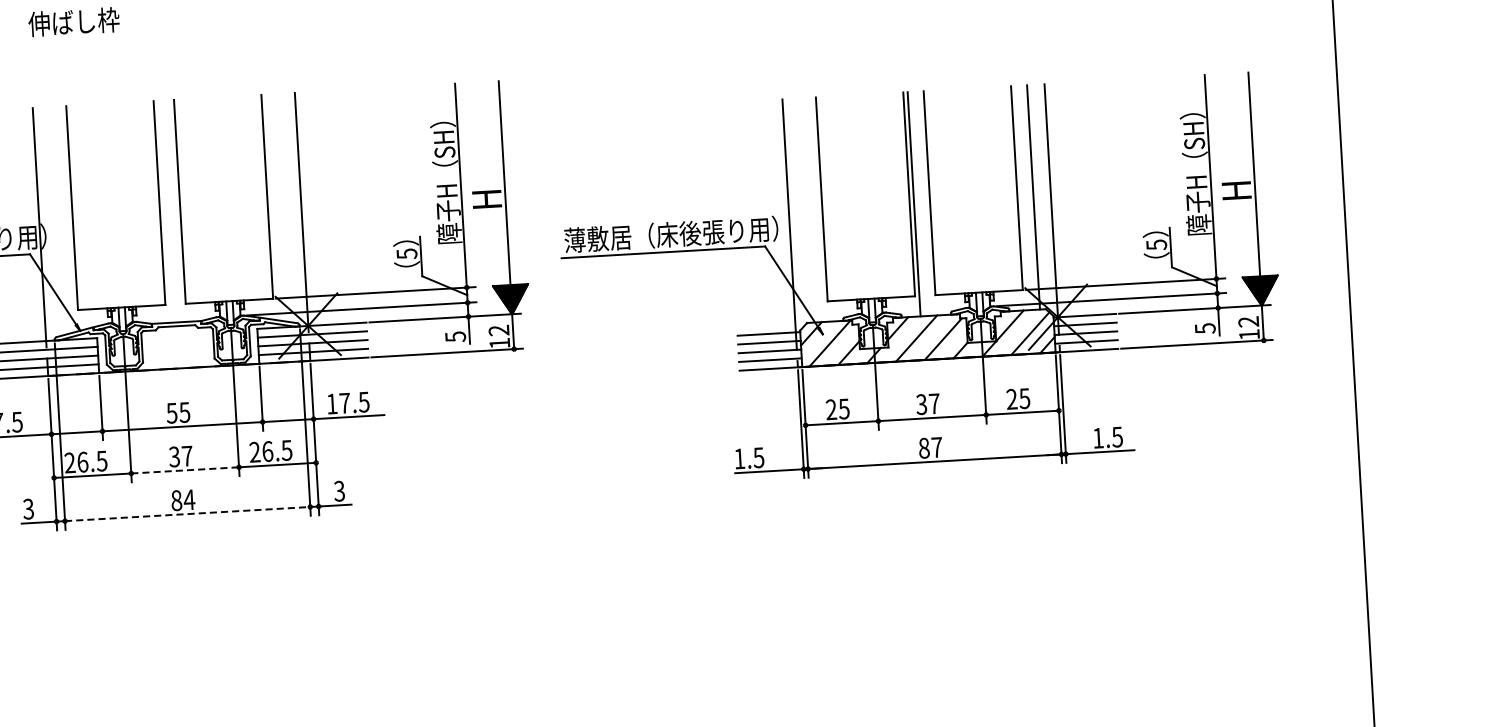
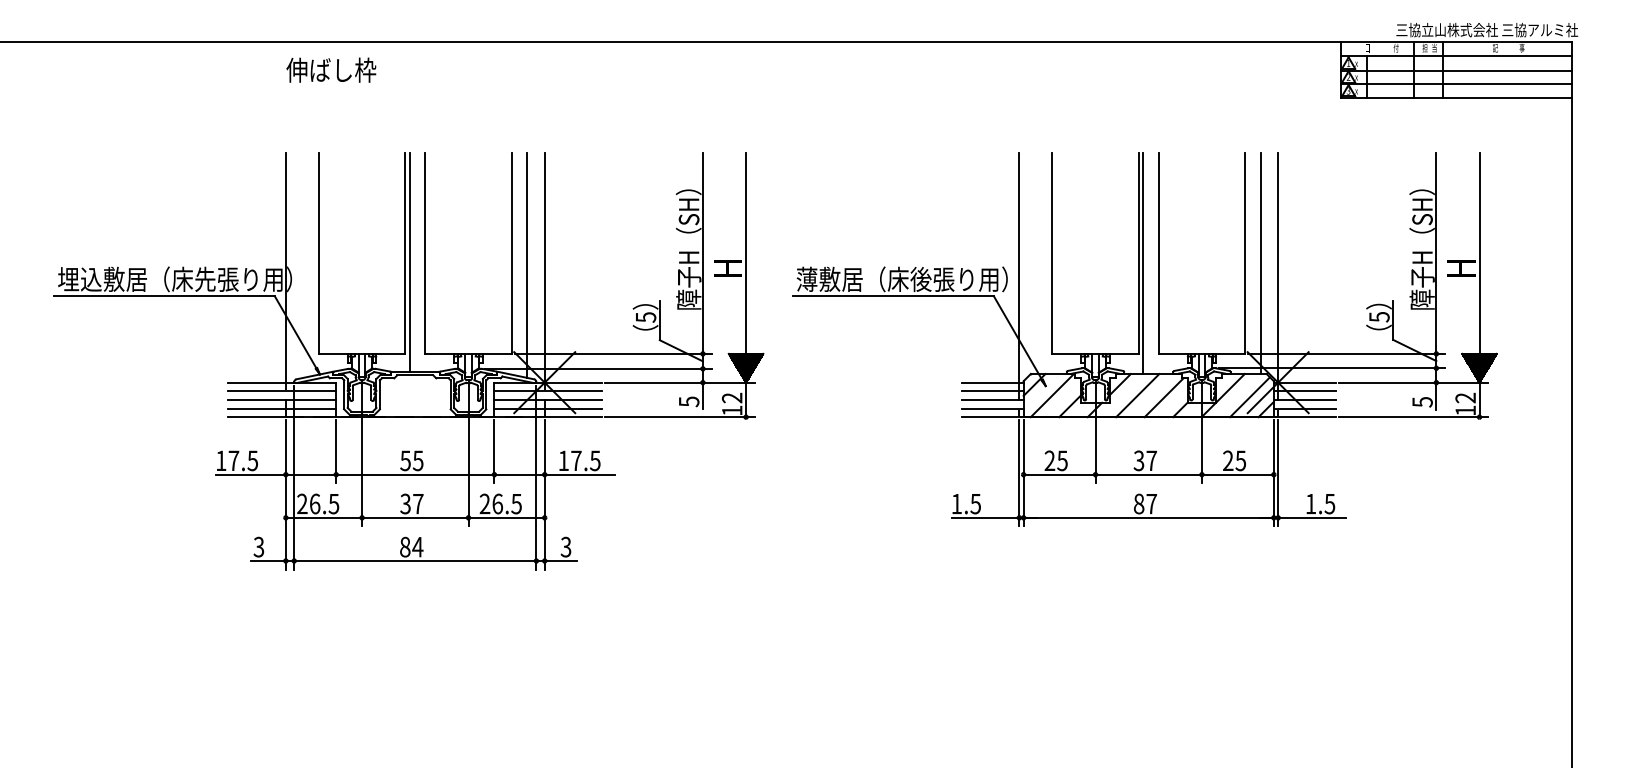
line: (283, 207) -> (527, 264), added
line: (164, 211) -> (409, 261), added
part: (920, 281) -> (1144, 339), moved
line: (185, 470) -> (415, 517), dashed -> solid
line: (187, 513) -> (415, 560), dashed -> solid

